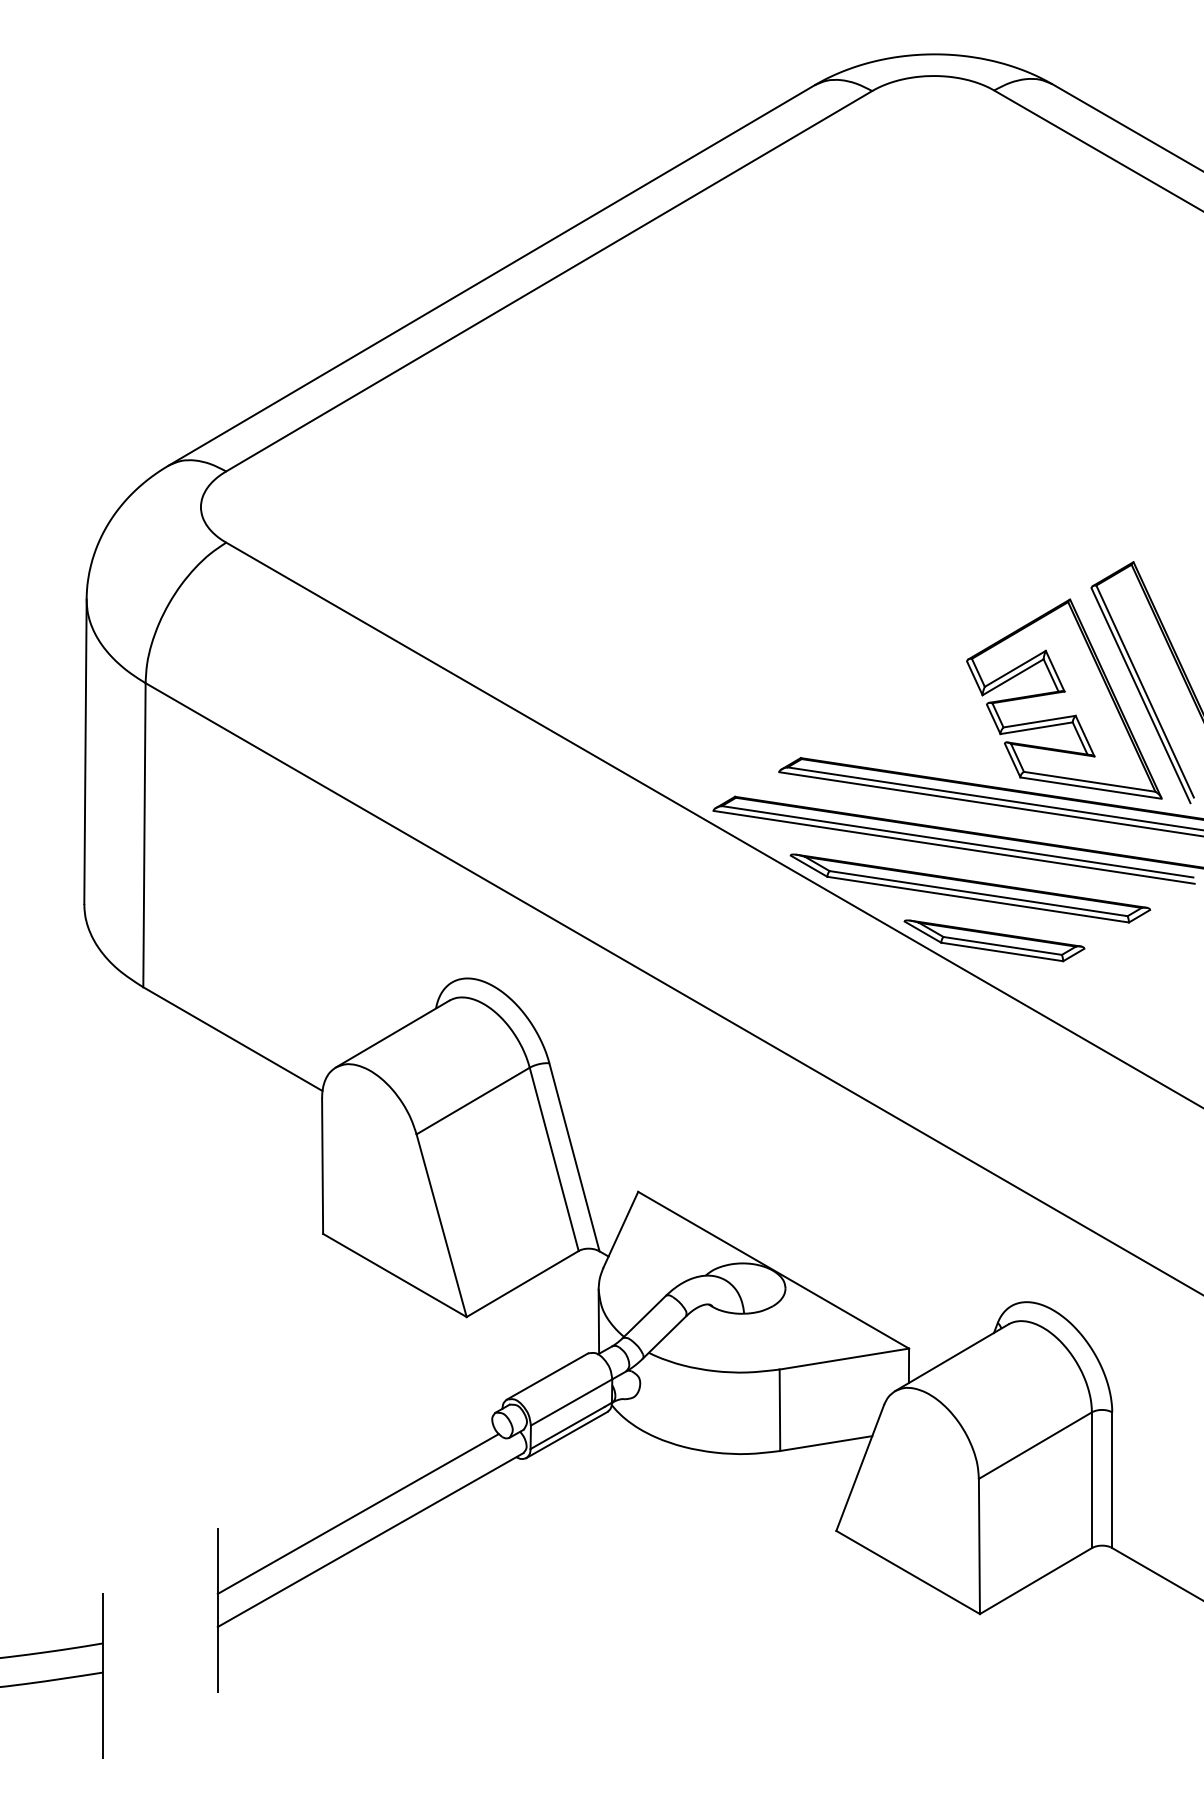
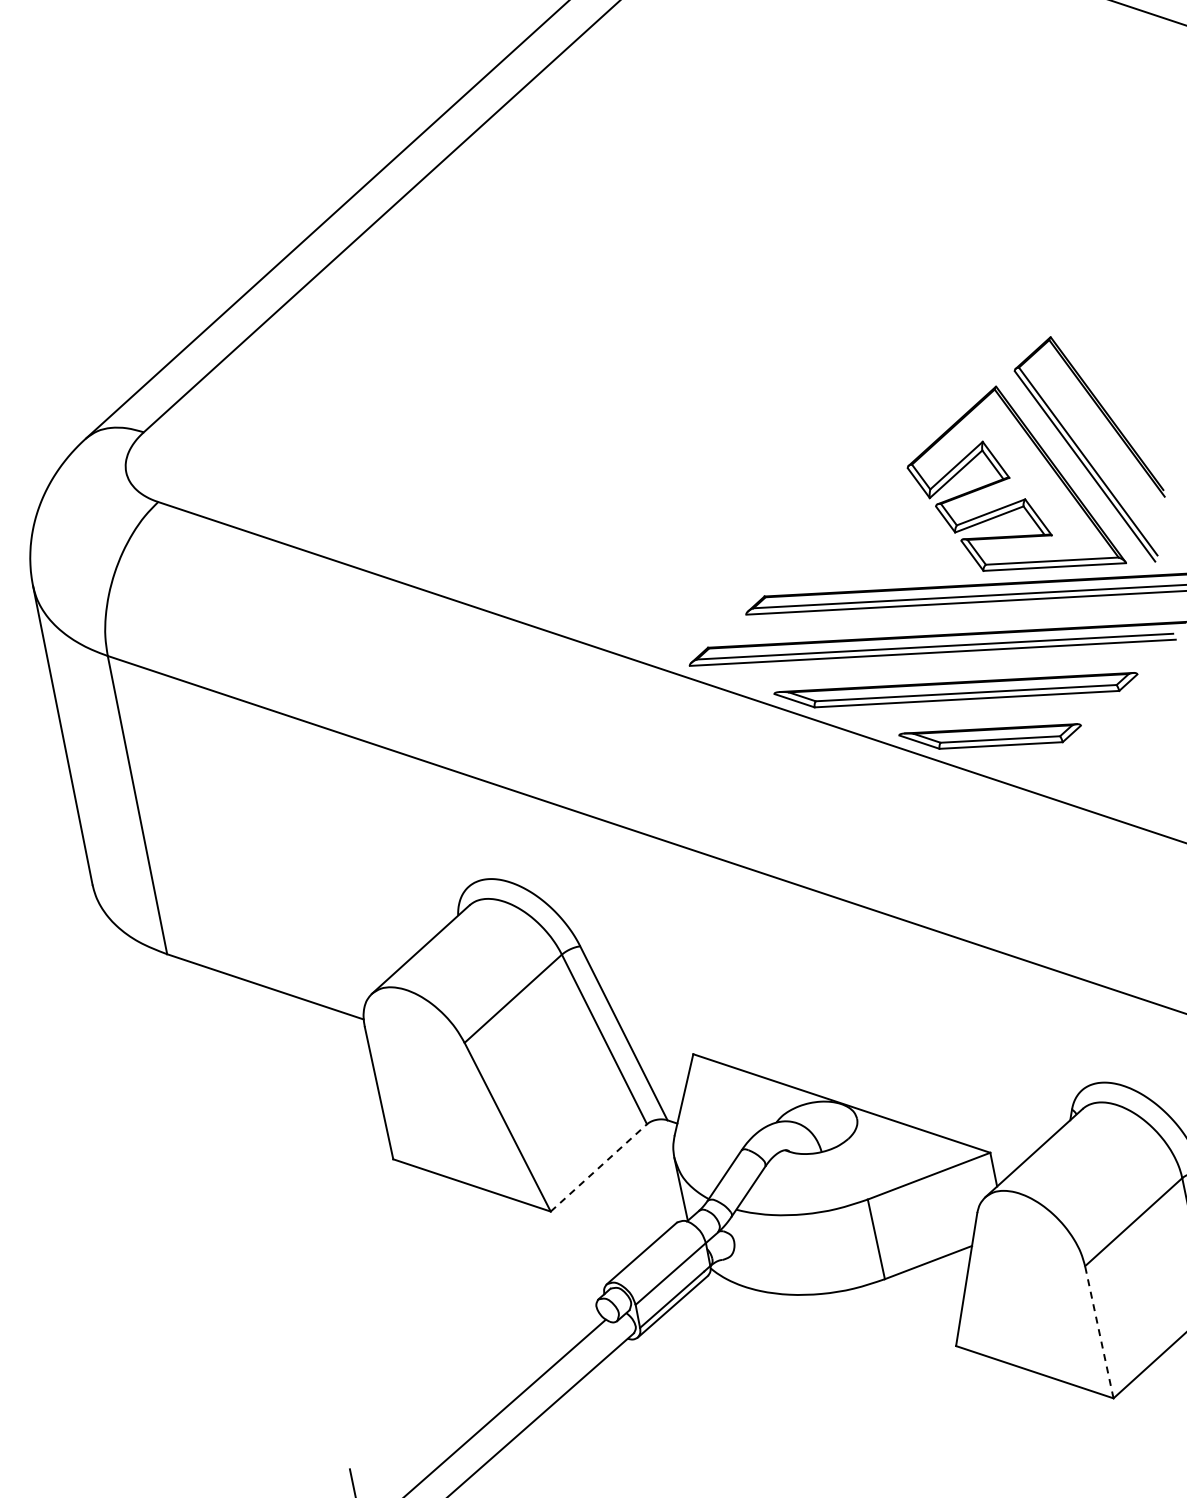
line: (522, 1284) -> (598, 1168), solid -> dashed
line: (979, 1546) -> (1099, 1332), solid -> dashed

